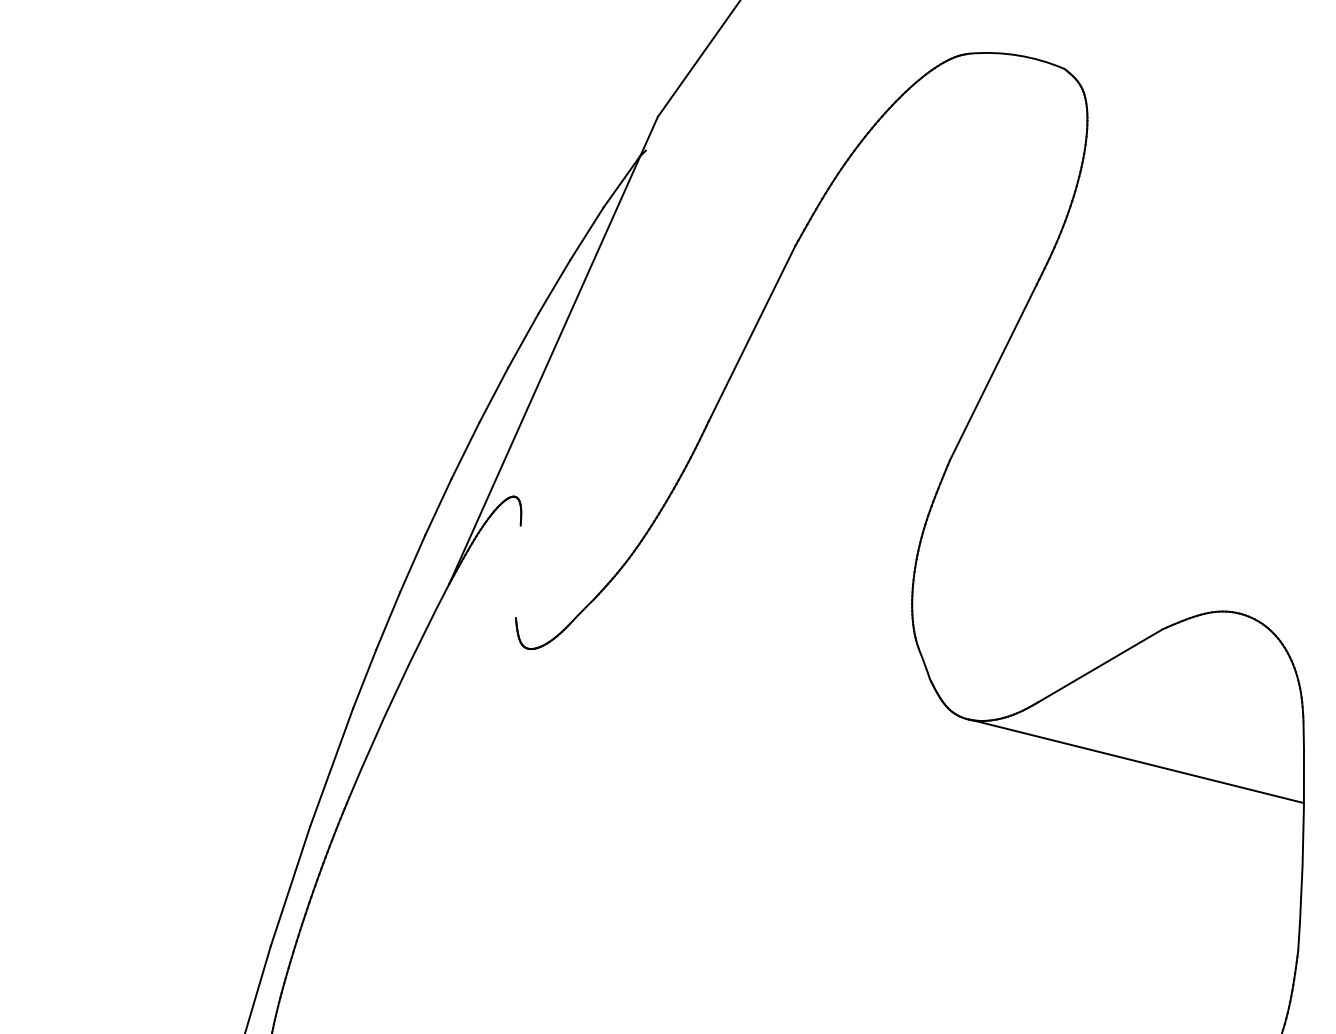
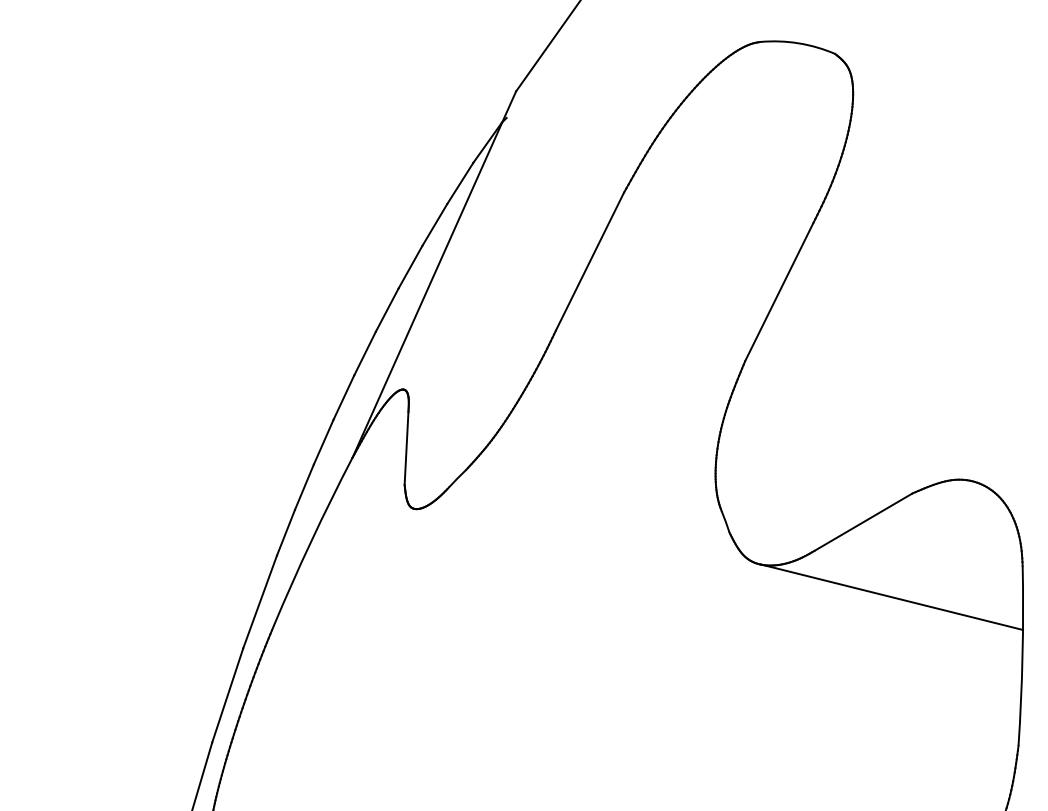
line: (518, 571) -> (406, 448), added

